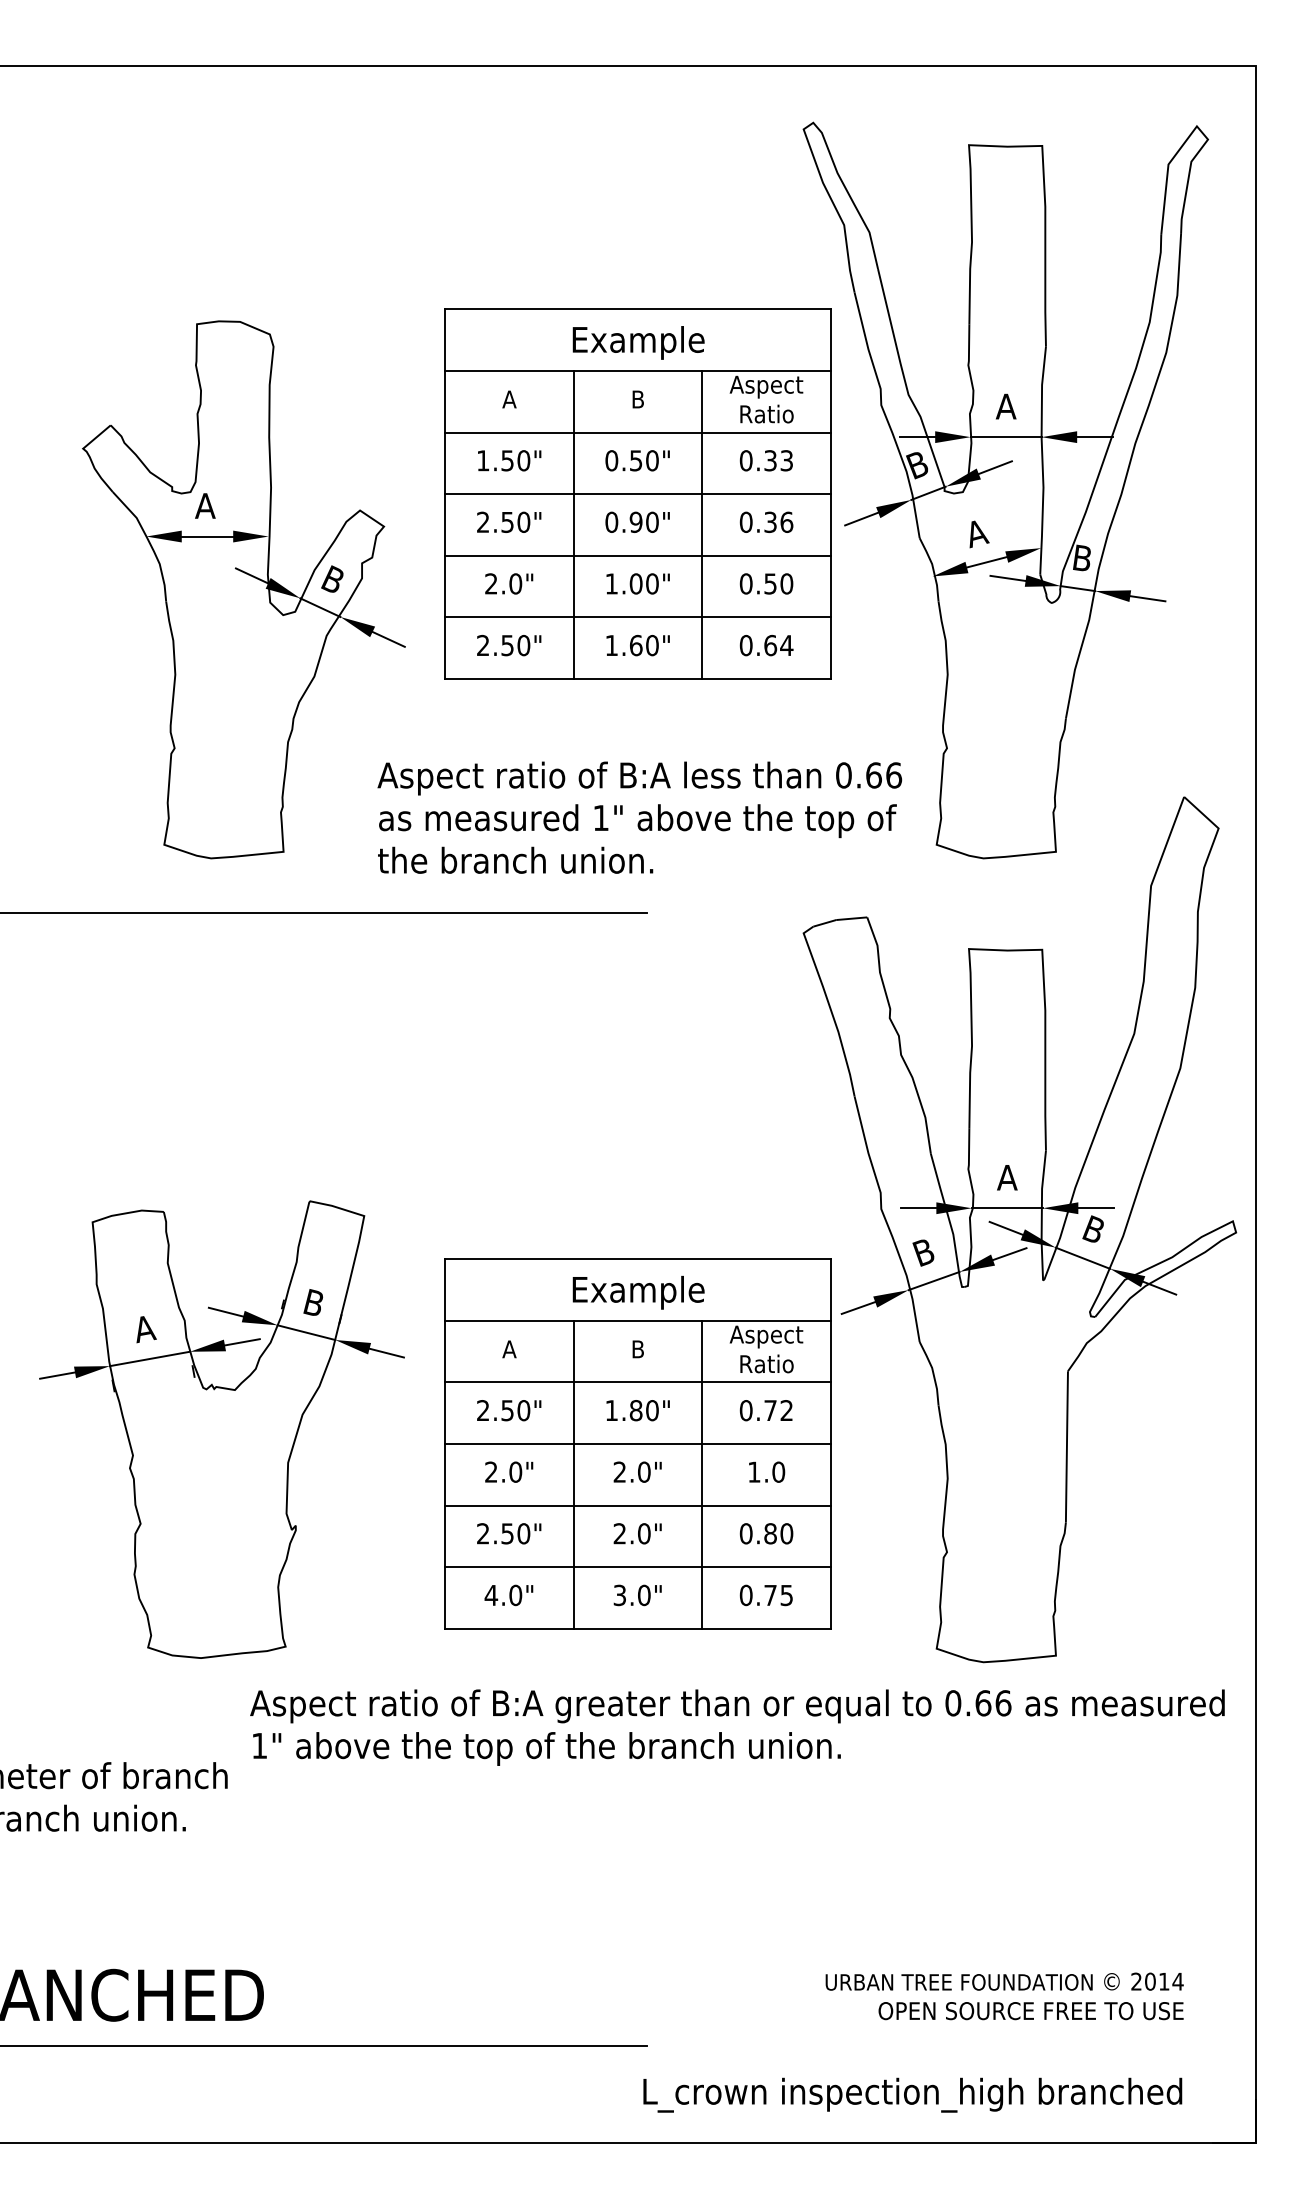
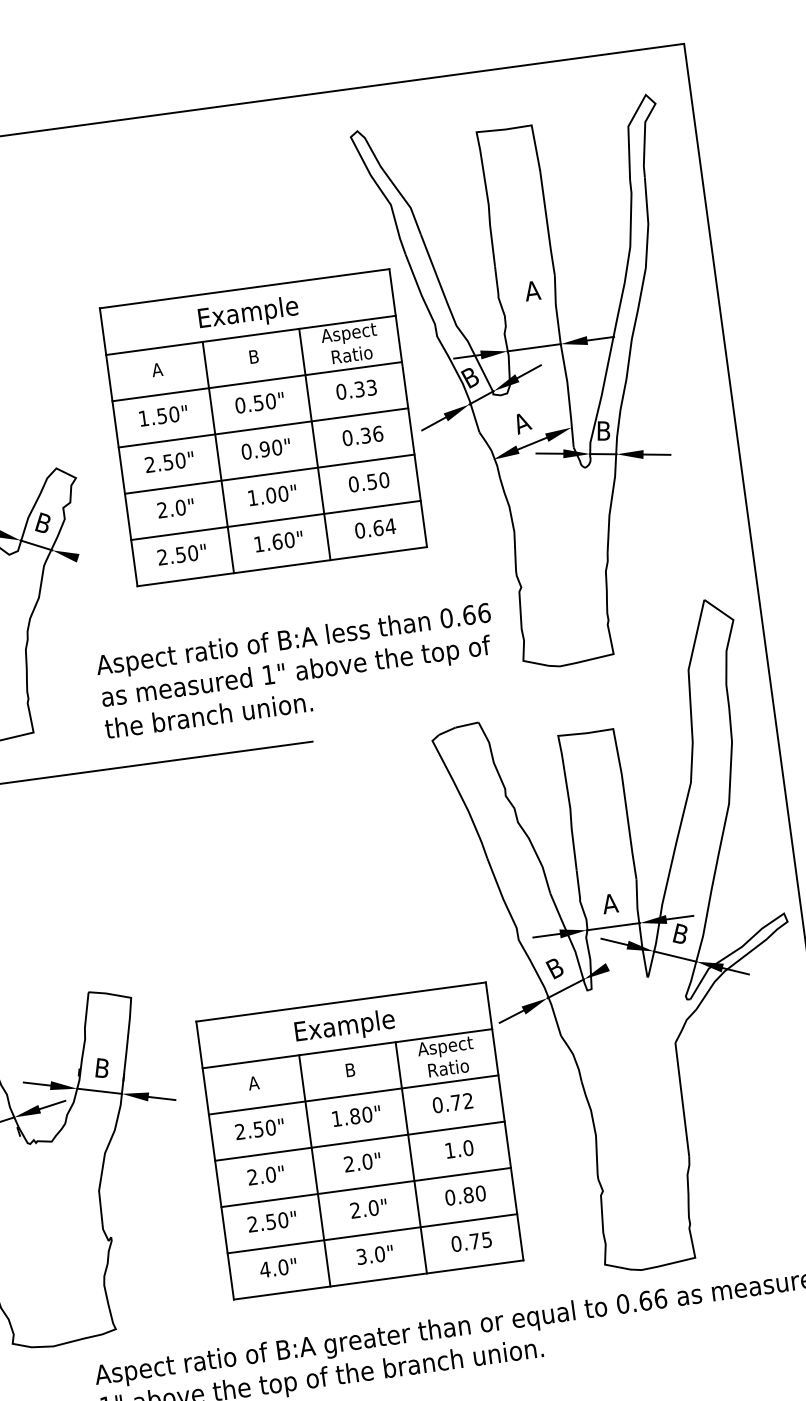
text: (1005, 406) -> (532, 290), moved
line: (388, 638) -> (90, 561), removed
line: (1009, 1254) -> (619, 961), removed

